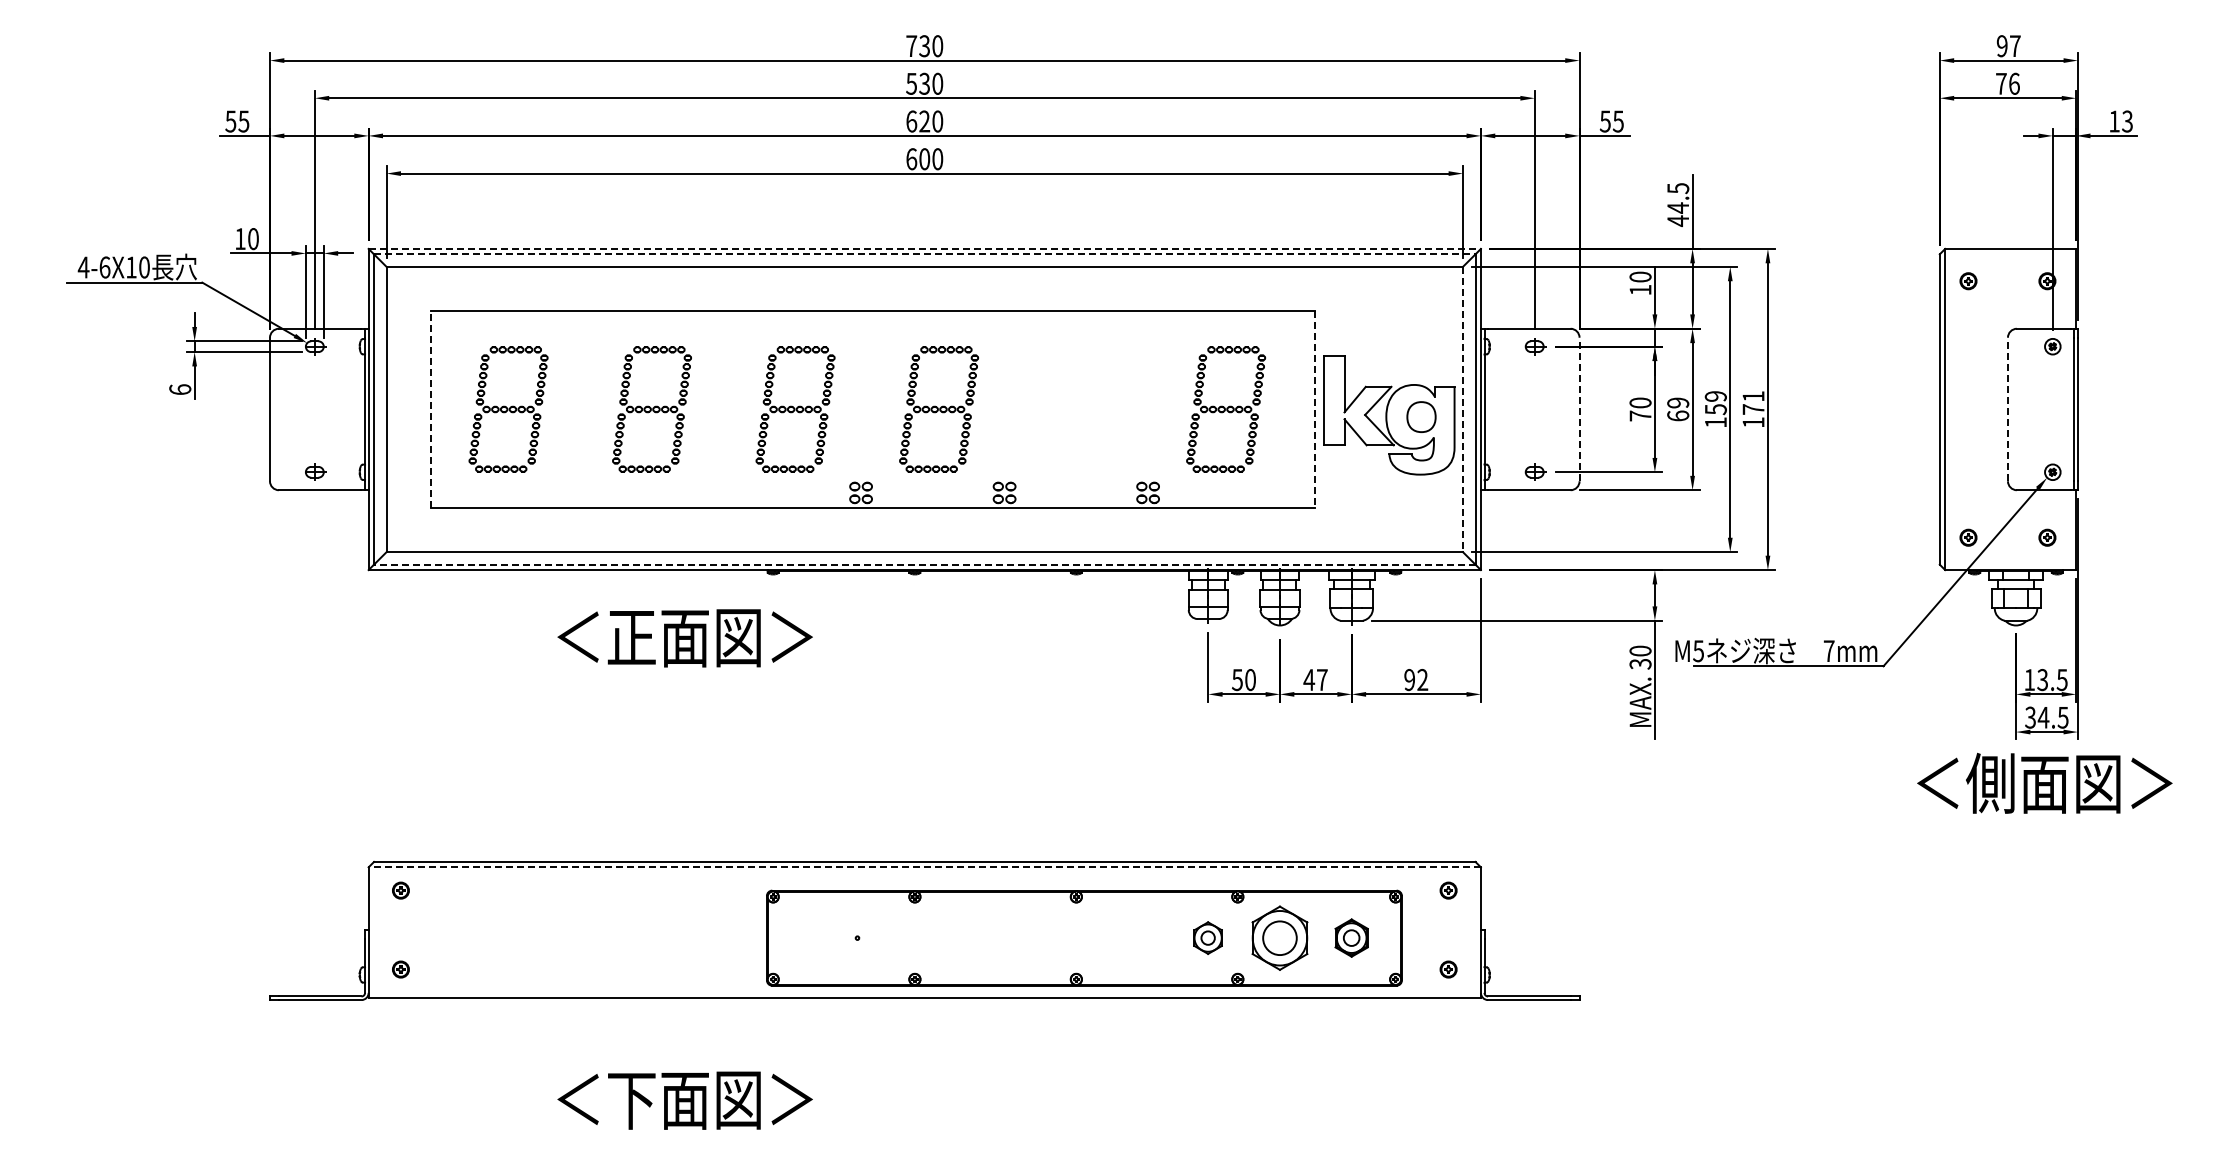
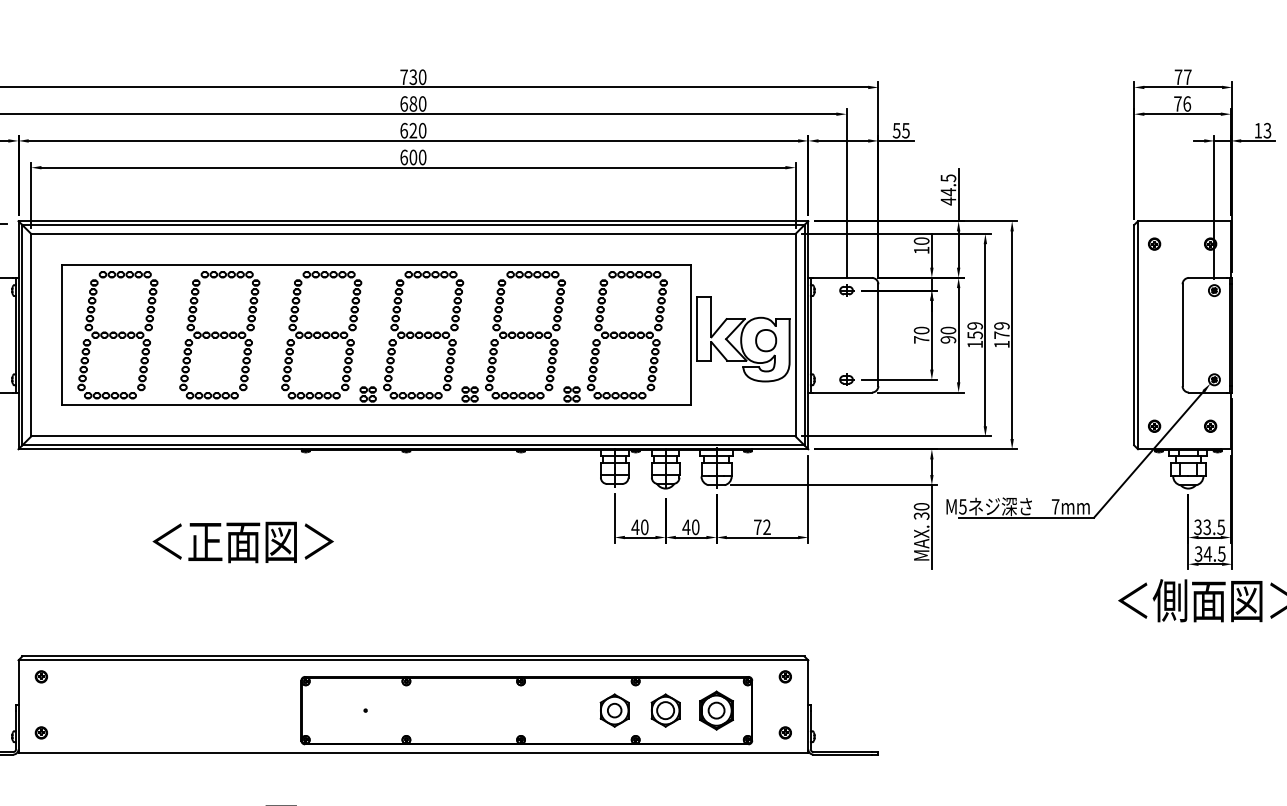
text: (2001, 46) -> (1177, 77), 97 -> 77
text: (918, 83) -> (408, 103), 530 -> 680
line: (925, 248) -> (413, 220), dashed -> solid
line: (924, 254) -> (413, 225), dashed -> solid
text: (1753, 396) -> (1001, 325), 171 -> 179
line: (430, 409) -> (62, 335), dashed -> solid
part: (508, 409) -> (117, 335), size x1.43
part: (651, 409) -> (219, 335), size x1.43
part: (795, 409) -> (321, 335), size x1.43
part: (938, 409) -> (423, 335), size x1.43
part: (1082, 409) -> (525, 335), added
part: (1225, 409) -> (626, 335), size x1.43
line: (1314, 409) -> (690, 335), dashed -> solid
line: (1462, 409) -> (795, 335), dashed -> solid
line: (1579, 409) -> (878, 335), dashed -> solid
text: (1678, 409) -> (948, 335), 69 -> 90
line: (2007, 409) -> (1182, 335), dashed -> solid
line: (924, 564) -> (413, 445), dashed -> solid
text: (684, 638) -> (242, 542), moved
text: (2029, 679) -> (1197, 526), 13.5 -> 33.5
text: (1237, 680) -> (635, 527), 50 -> 40
text: (1322, 680) -> (695, 527), 47 -> 40
text: (1409, 680) -> (757, 527), 92 -> 72
line: (924, 867) -> (413, 660), dashed -> solid
part: (1207, 937) -> (614, 710), size x1.43
part: (1279, 937) -> (665, 710), size x0.71
part: (1351, 937) -> (716, 710), size x1.43

